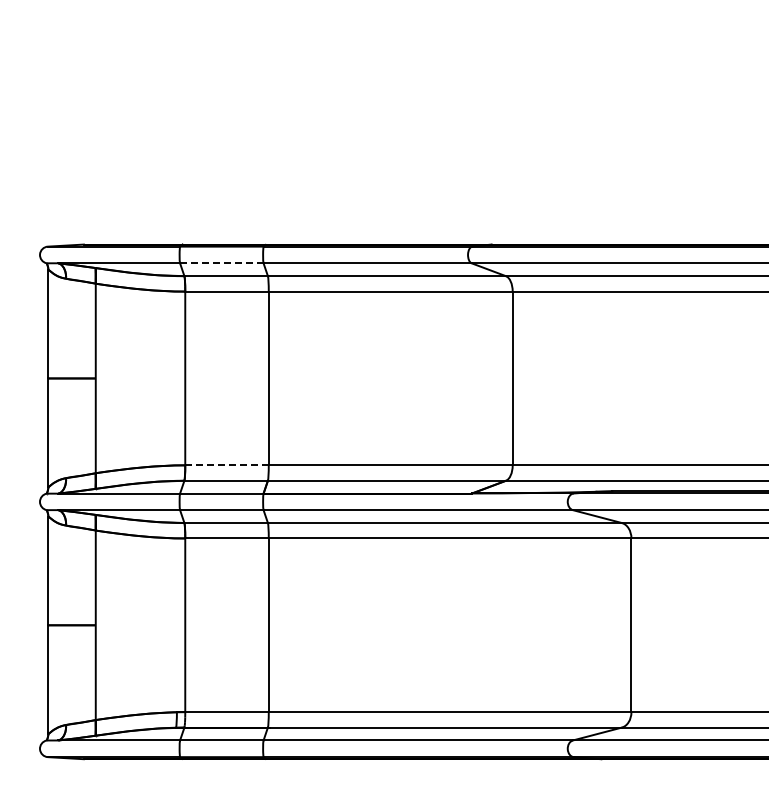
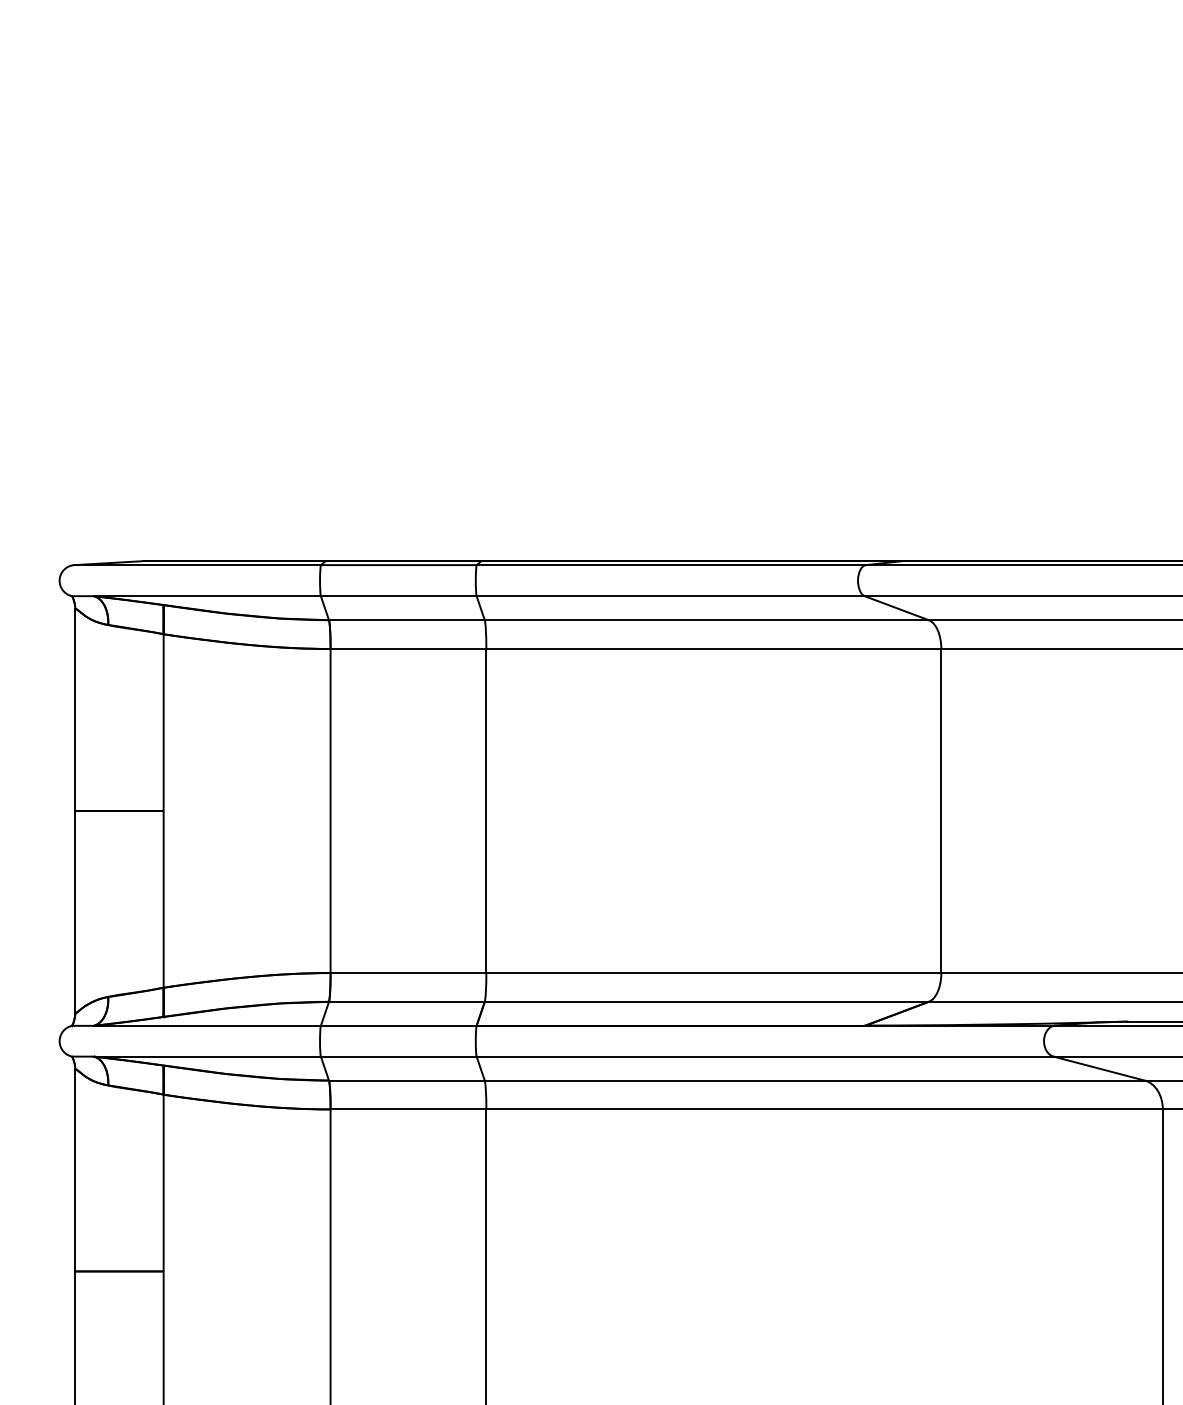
line: (220, 263) -> (396, 596), dashed -> solid
line: (227, 465) -> (409, 973), dashed -> solid

